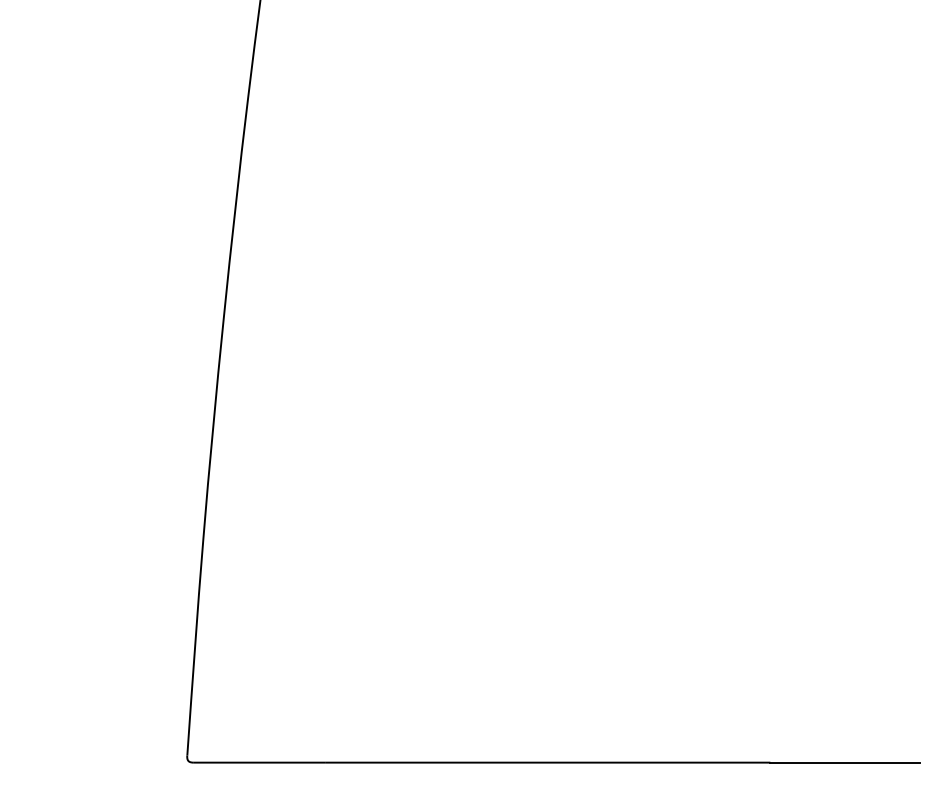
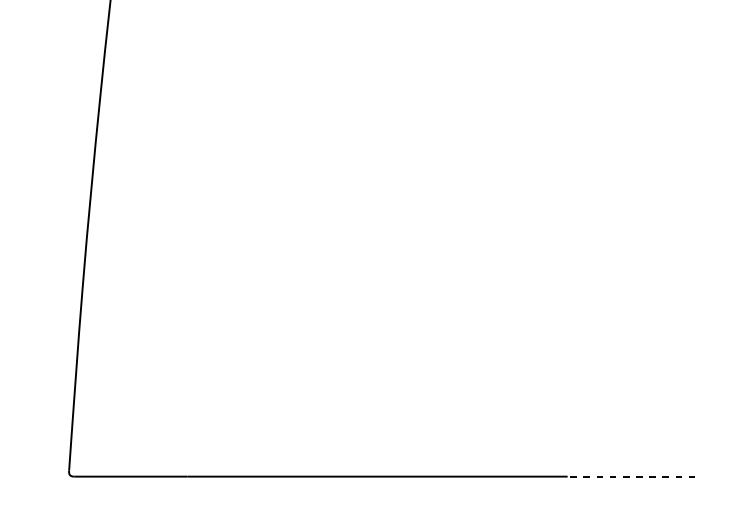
line: (845, 762) -> (631, 476), solid -> dashed

